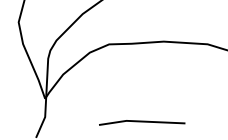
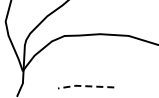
line: (139, 121) -> (84, 86), solid -> dashed

